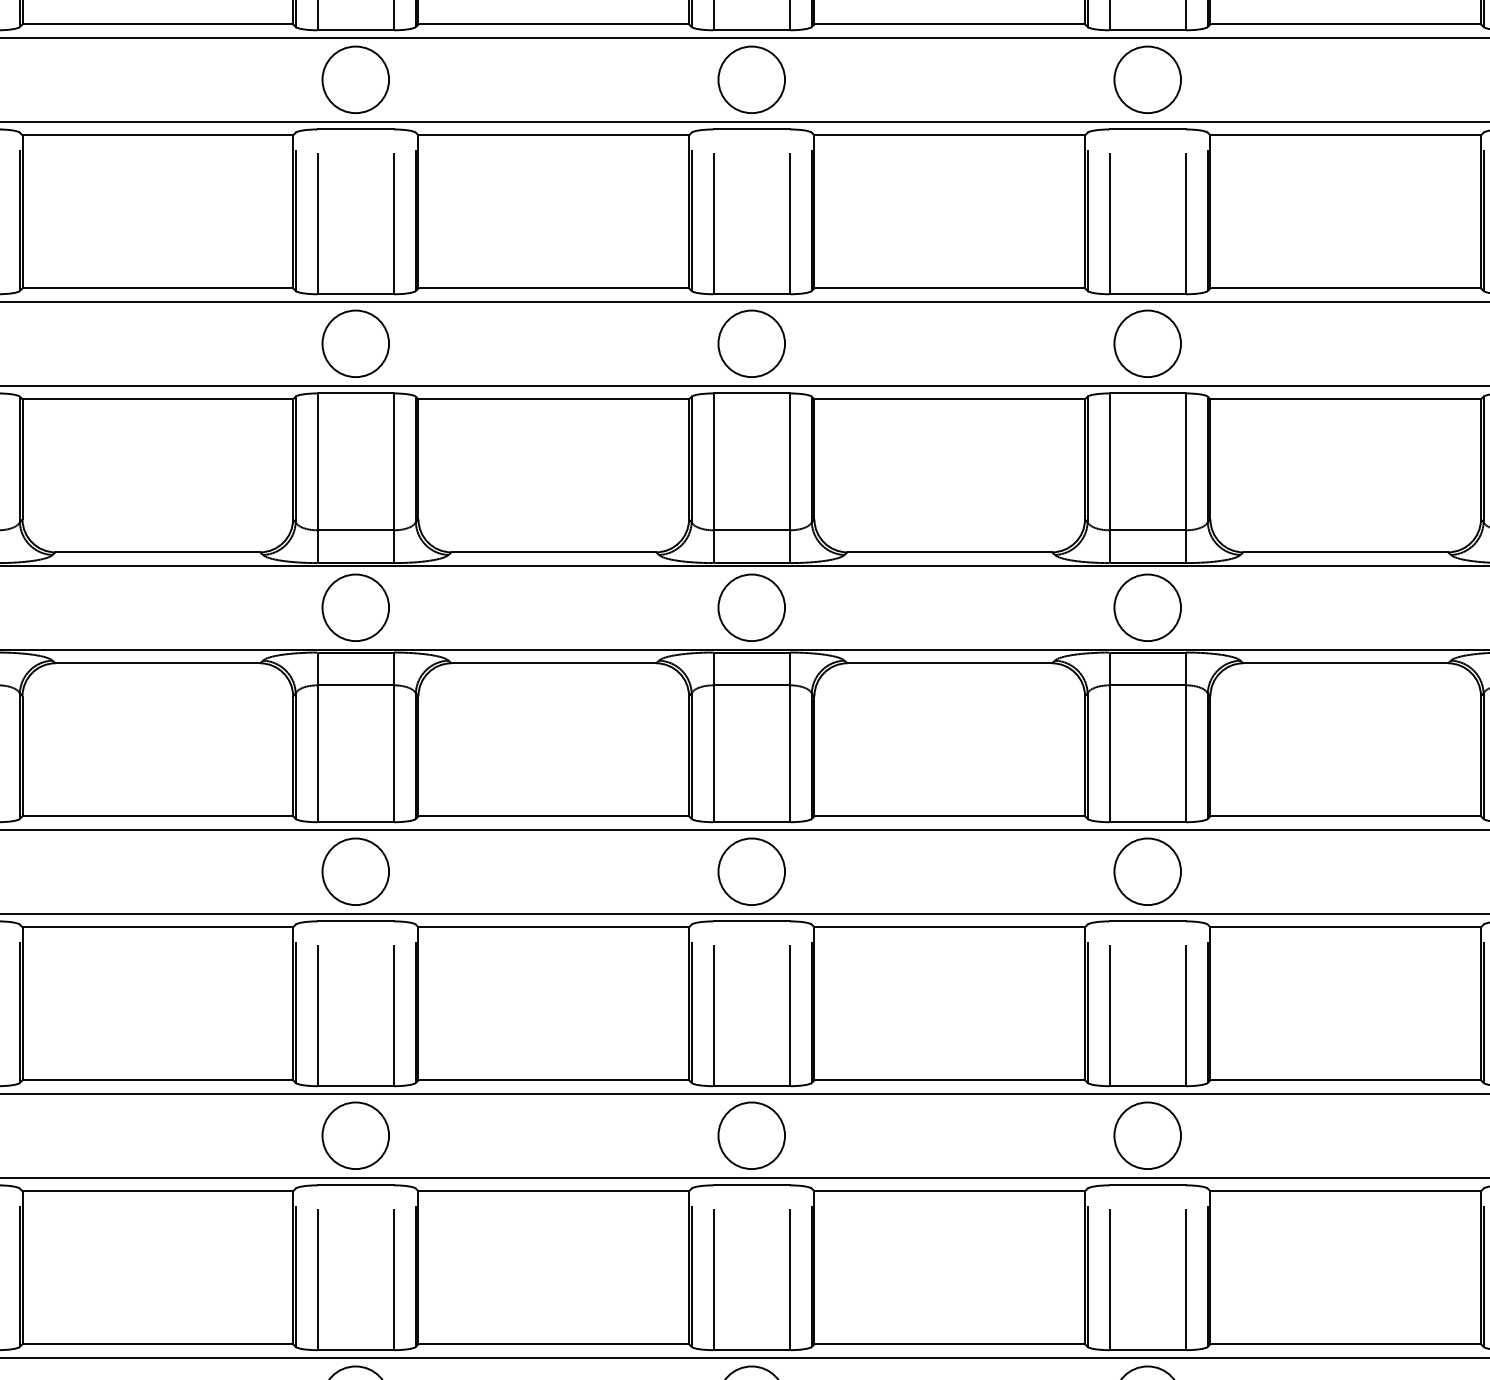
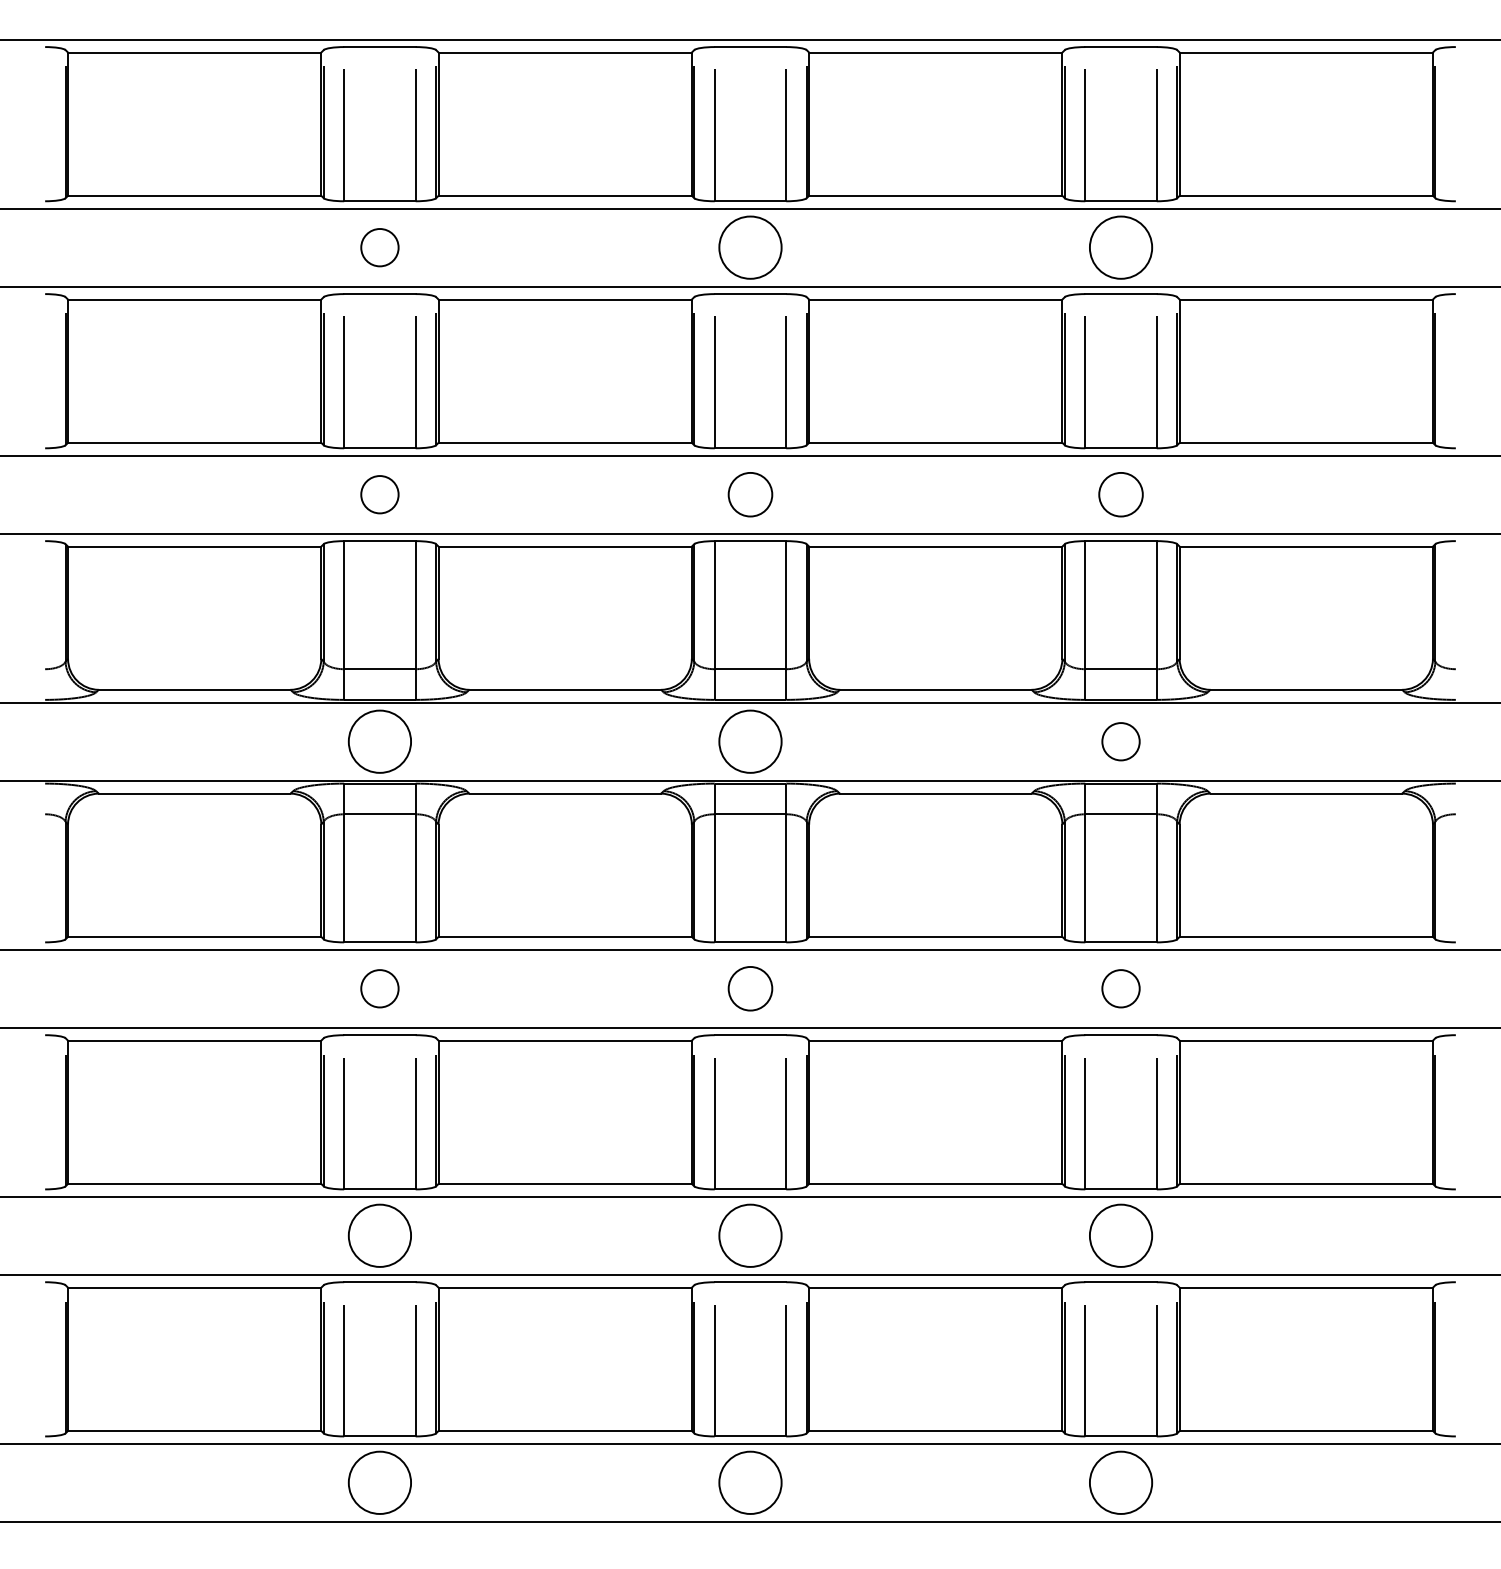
circle: (355, 79) -> (379, 247), size x0.6
circle: (355, 343) -> (379, 494), size x0.6
circle: (751, 343) -> (750, 494), size x0.7
circle: (1147, 343) -> (1120, 494), size x0.7
circle: (1147, 607) -> (1120, 741), size x0.6
circle: (355, 871) -> (379, 988), size x0.6
circle: (751, 871) -> (750, 988), size x0.7
circle: (1147, 871) -> (1120, 988), size x0.6

